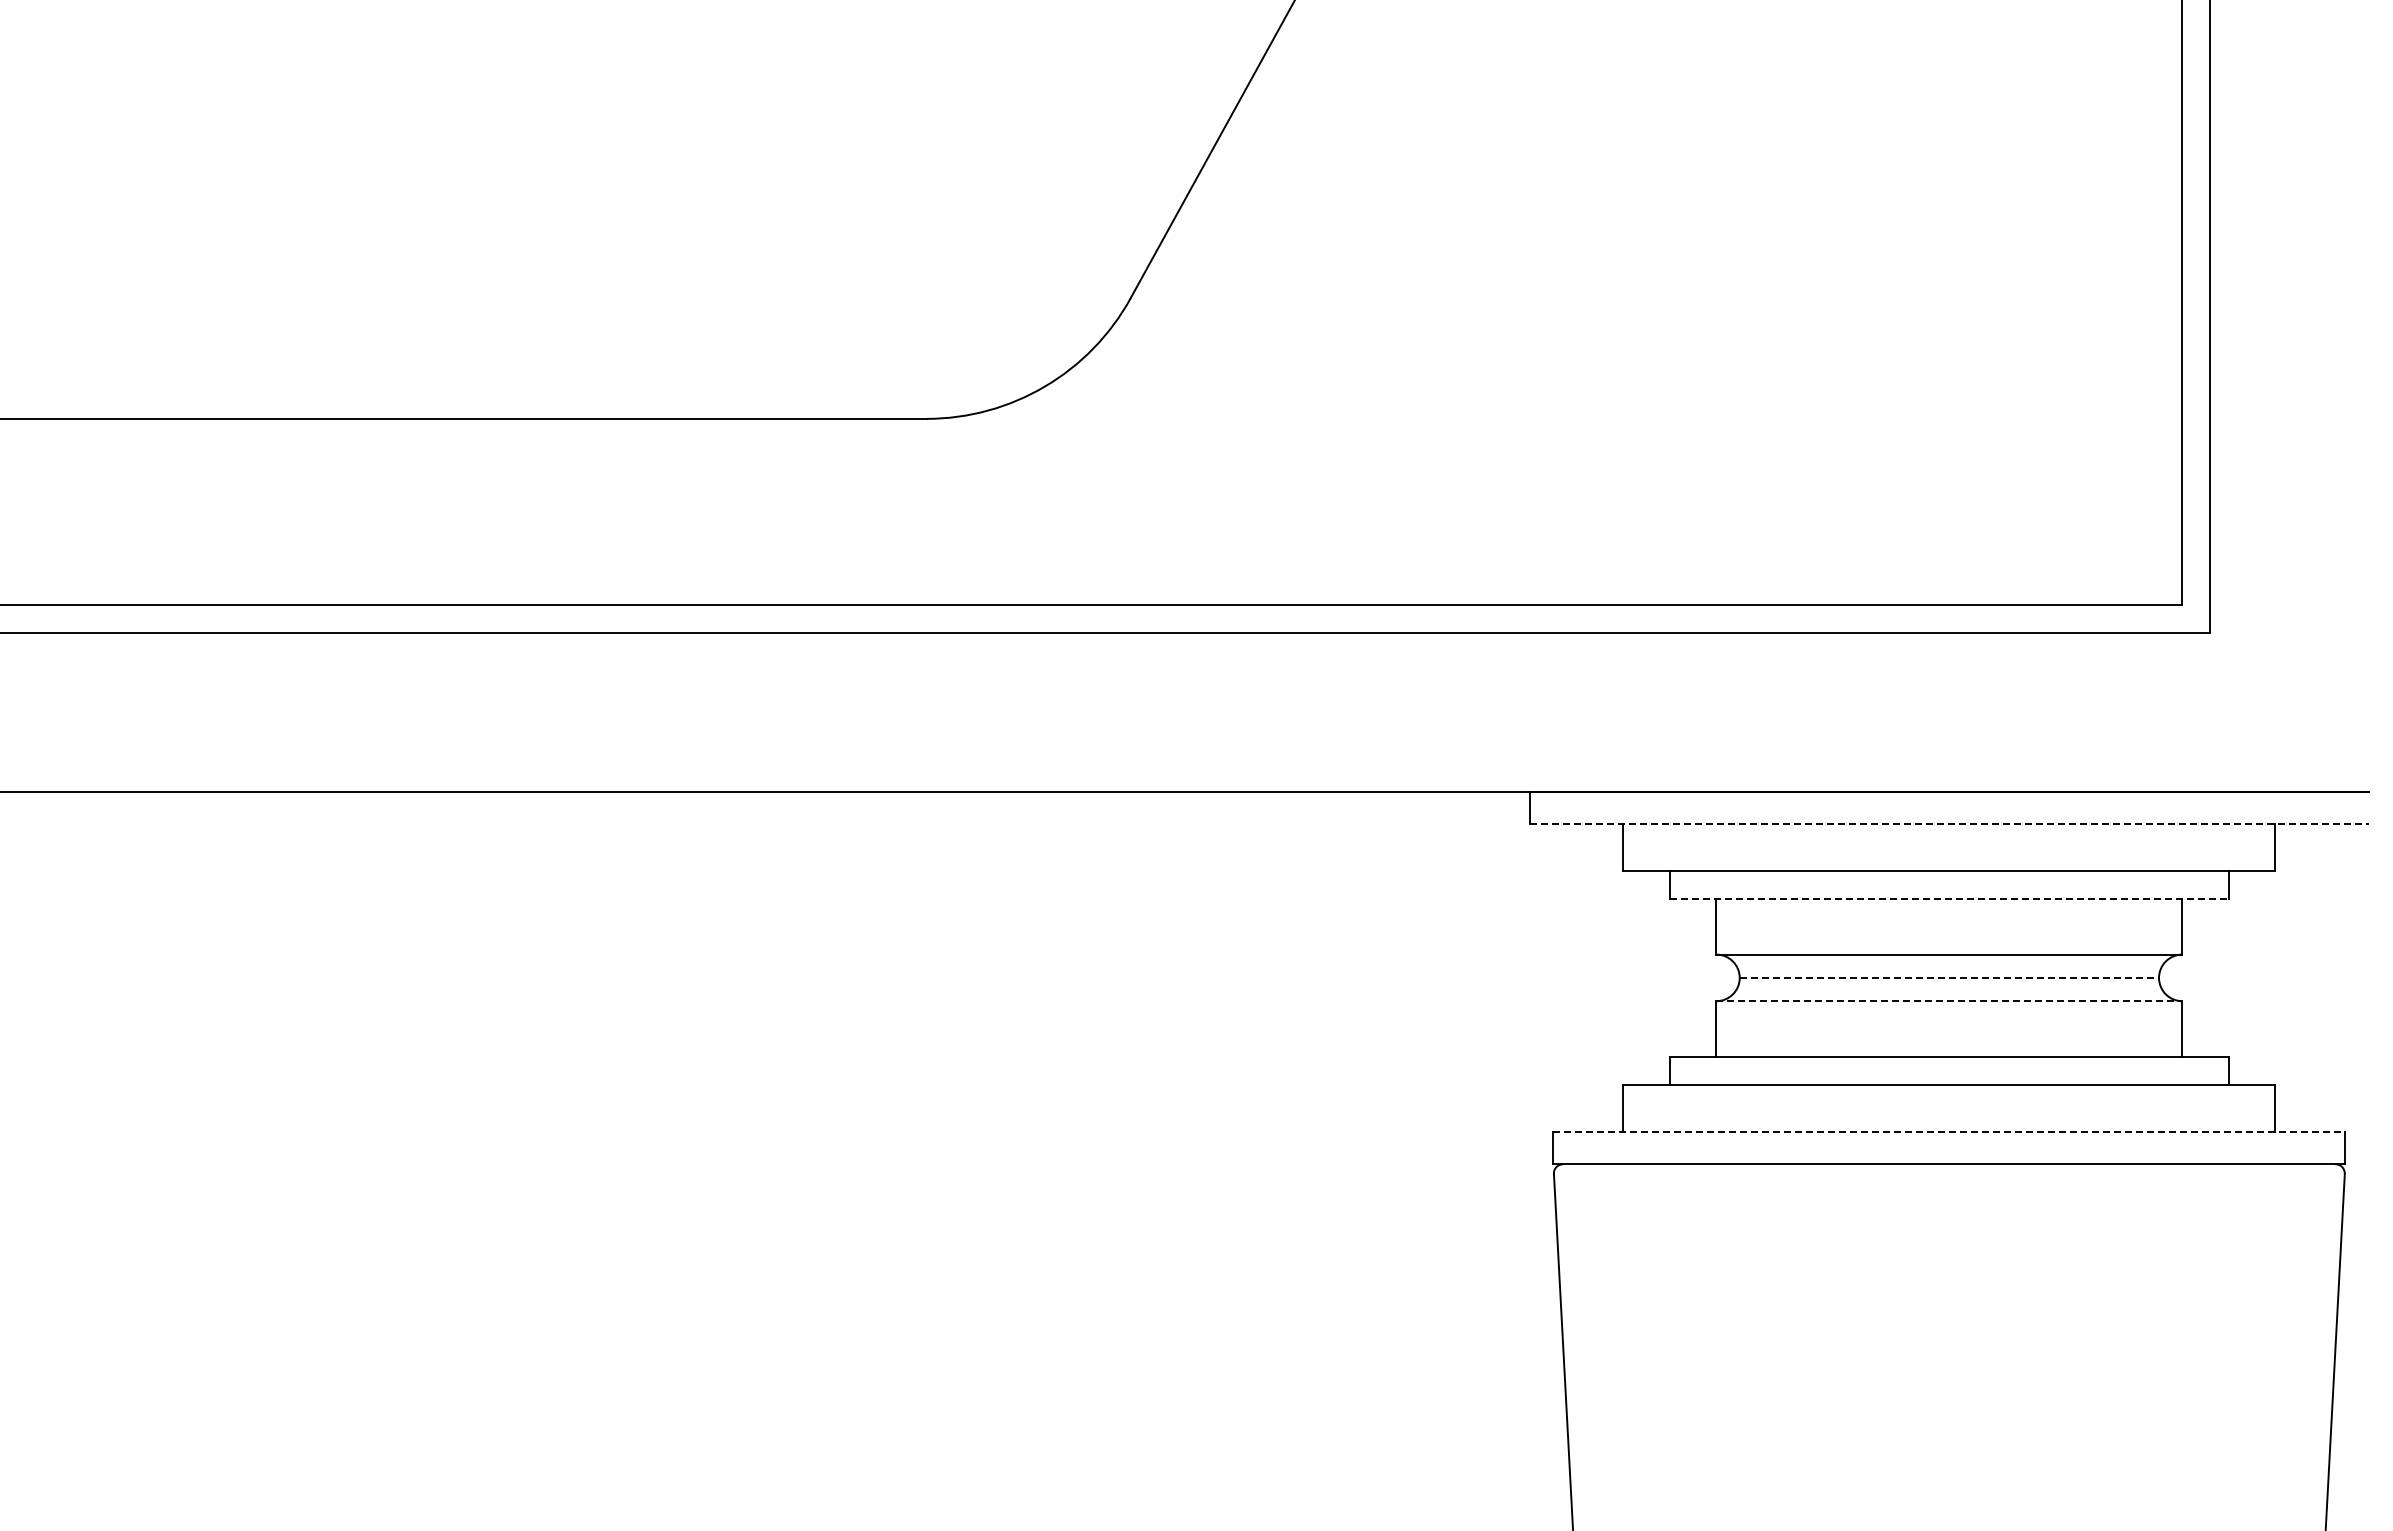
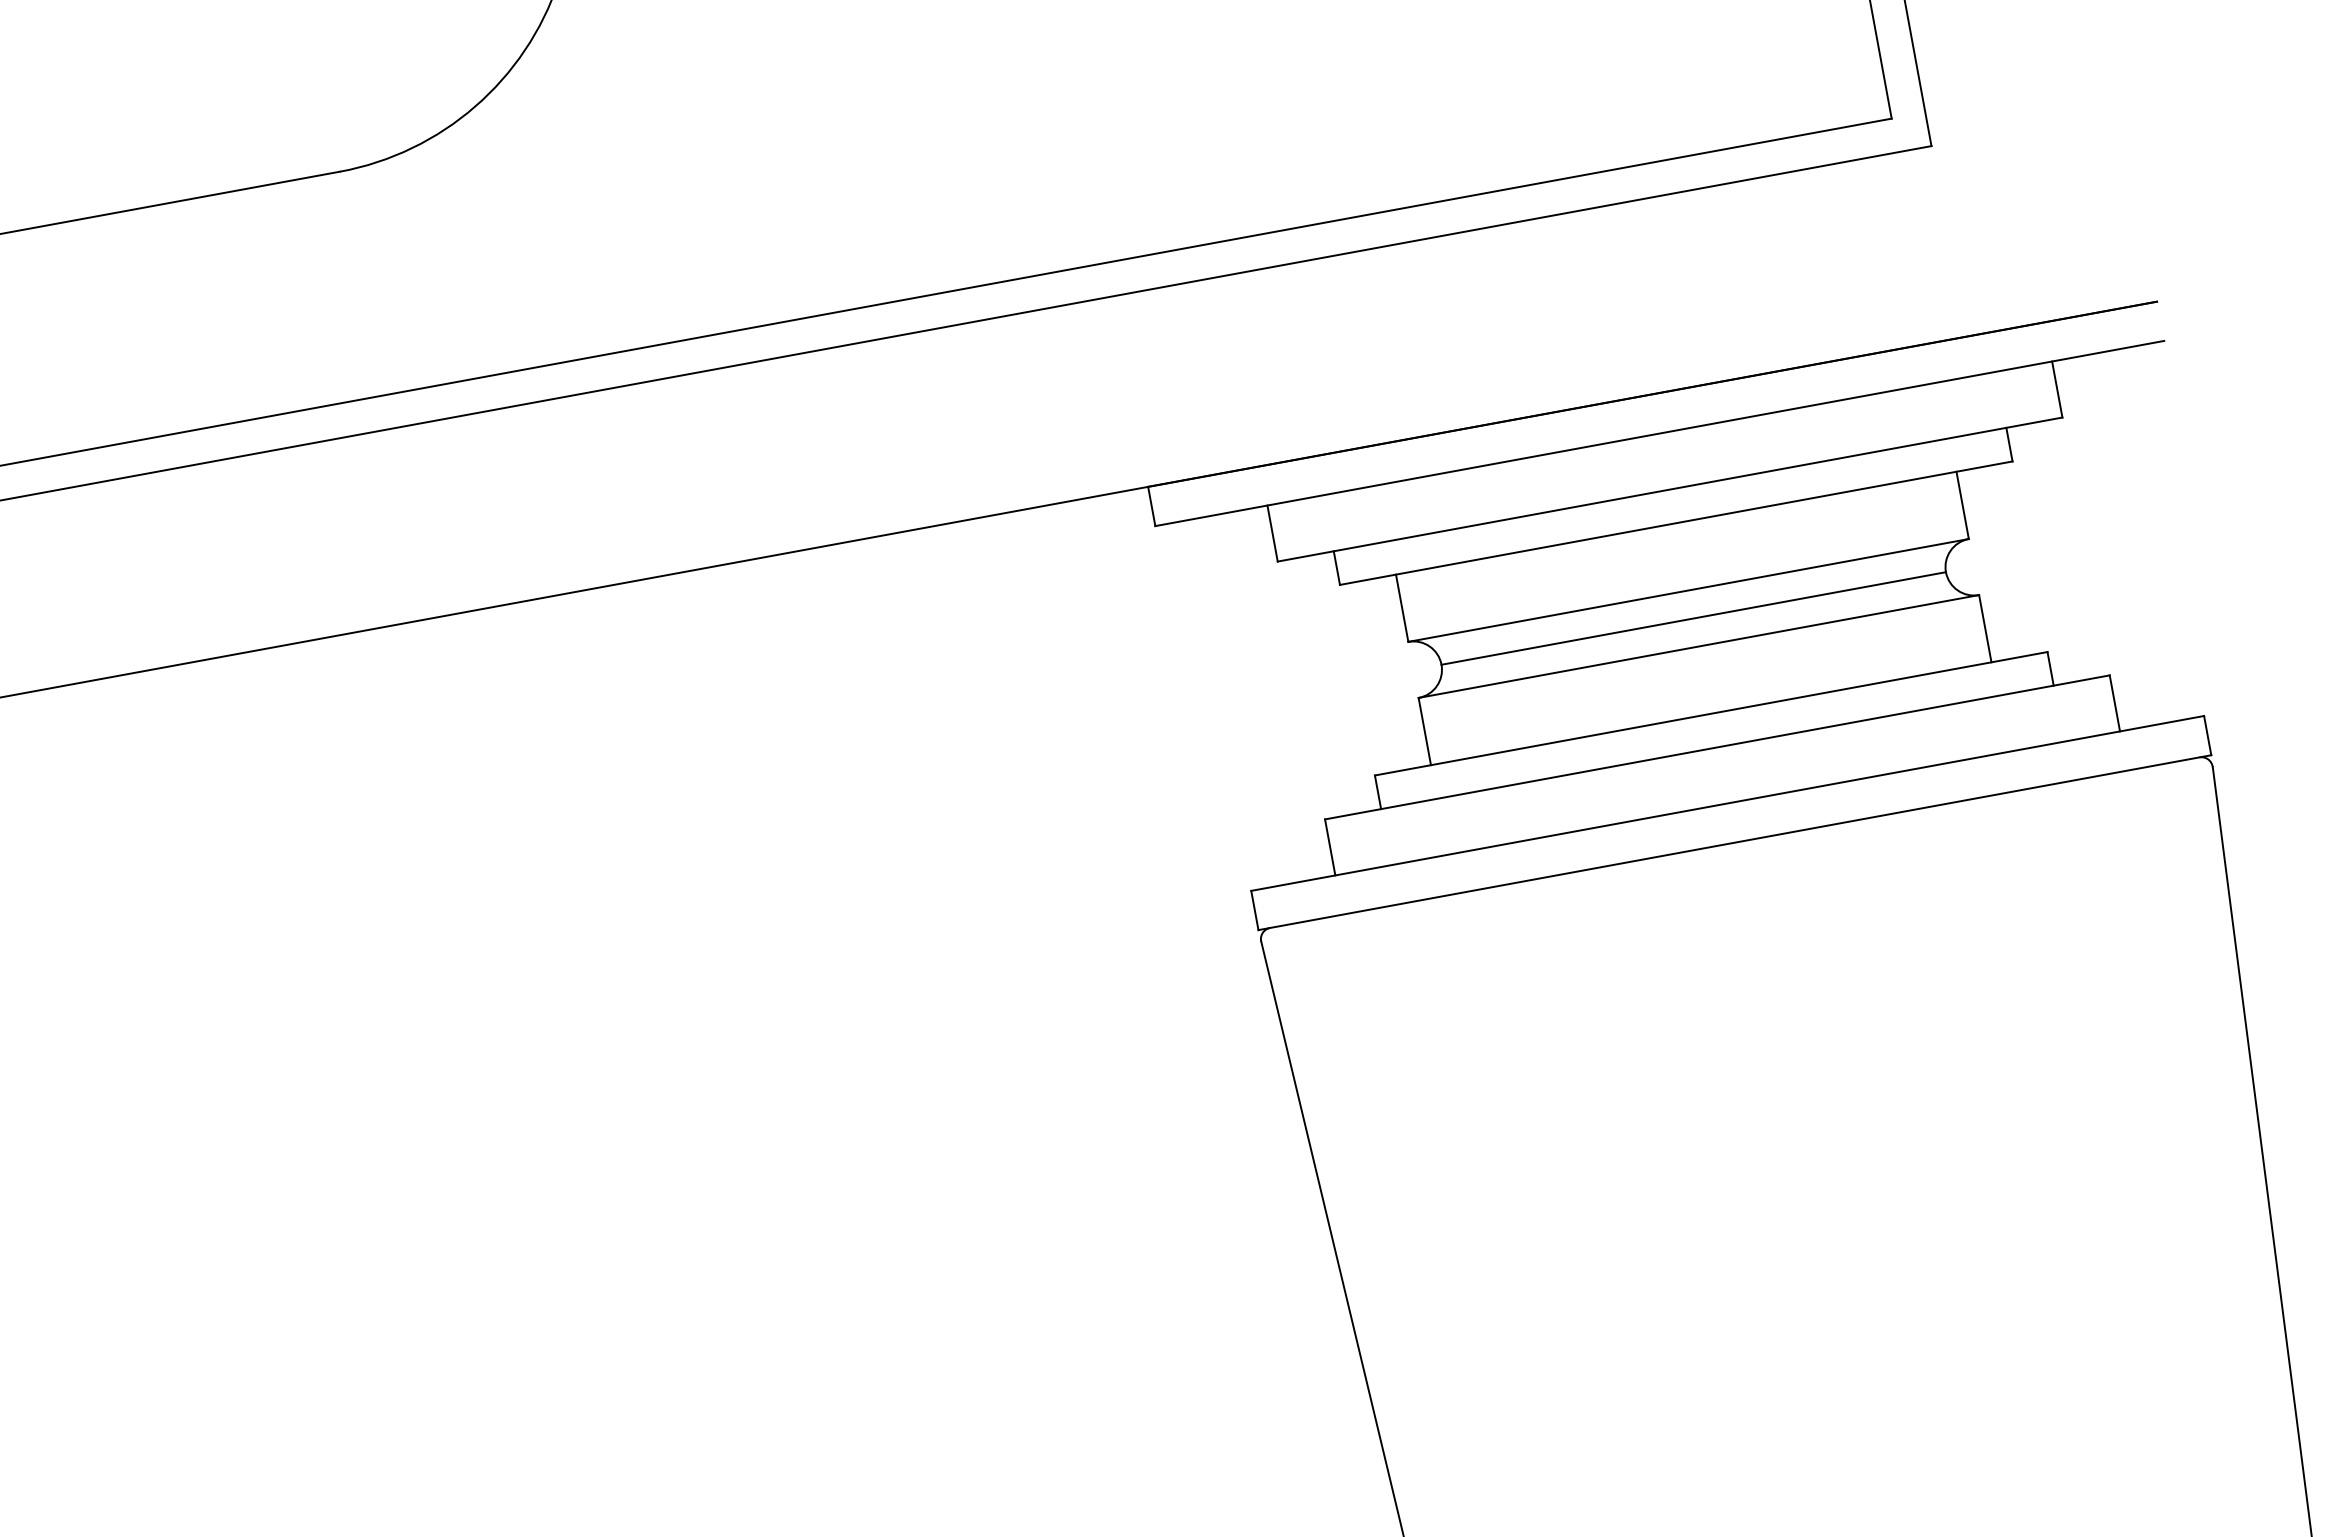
line: (1949, 824) -> (1660, 433), dashed -> solid
line: (1949, 898) -> (1676, 522), dashed -> solid
line: (1949, 977) -> (1693, 617), dashed -> solid
line: (1949, 1001) -> (1699, 646), dashed -> solid
line: (1949, 1131) -> (1727, 803), dashed -> solid

